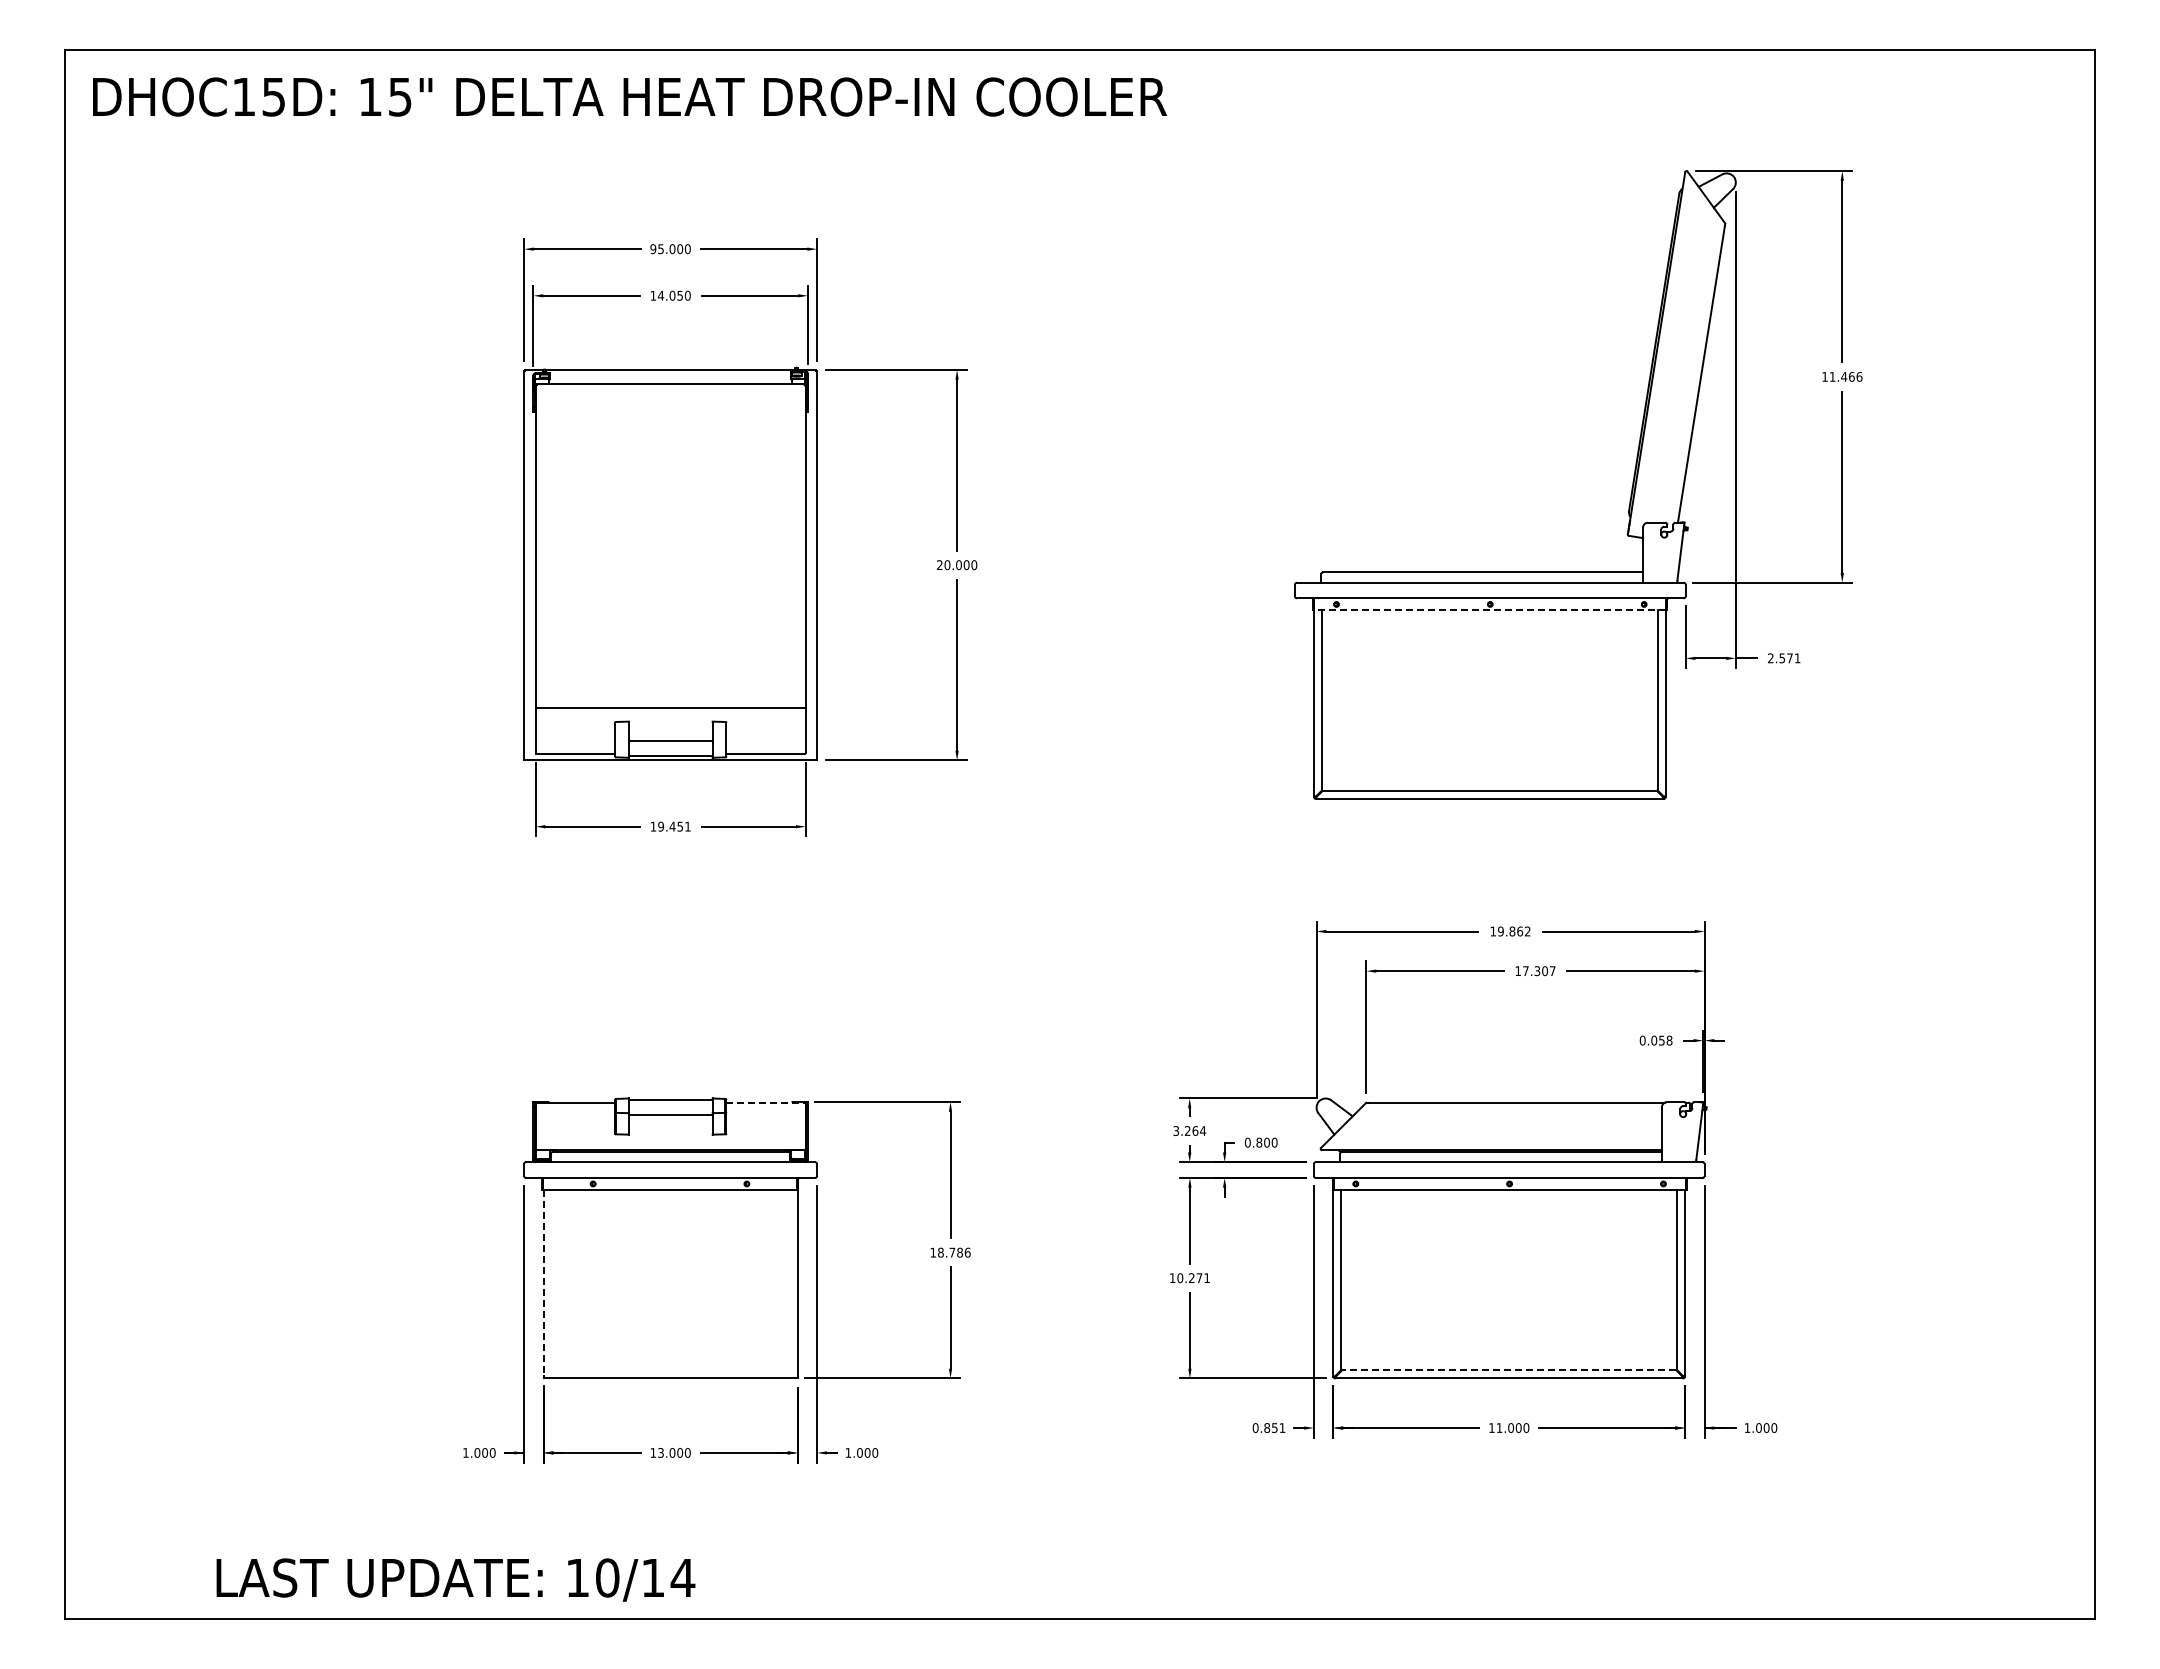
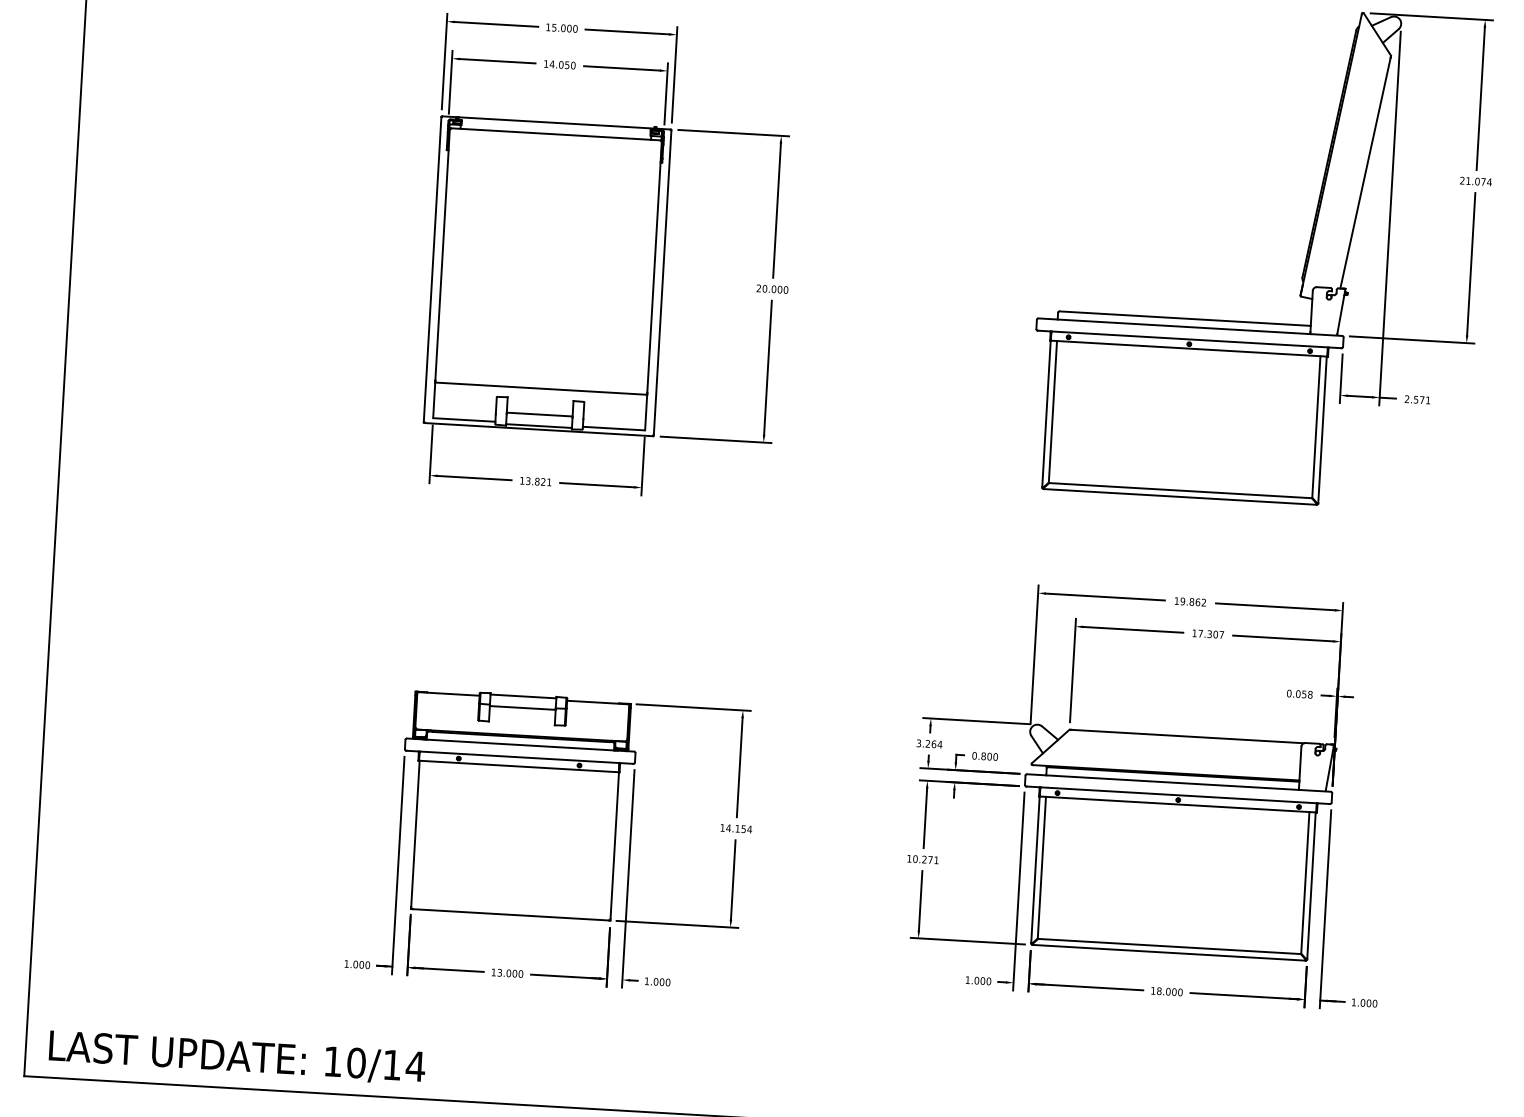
text: (653, 249) -> (548, 27), 95.000 -> 15.000
text: (1842, 376) -> (1476, 181), 11.466 -> 21.074
line: (1489, 610) -> (1188, 348), dashed -> solid
text: (670, 826) -> (535, 481), 19.451 -> 13.821
line: (766, 1102) -> (598, 702), dashed -> solid
text: (953, 1252) -> (738, 828), 18.786 -> 14.154
line: (543, 1283) -> (415, 834), dashed -> solid
line: (1508, 1370) -> (1168, 946), dashed -> solid
text: (1268, 1427) -> (977, 980), 0.851 -> 1.000
text: (1499, 1427) -> (1159, 990), 11.000 -> 18.000
text: (455, 1579) -> (237, 1057), moved

